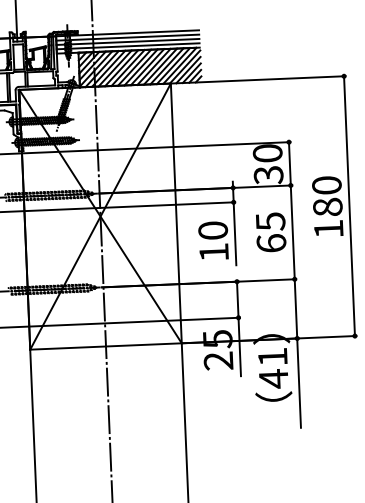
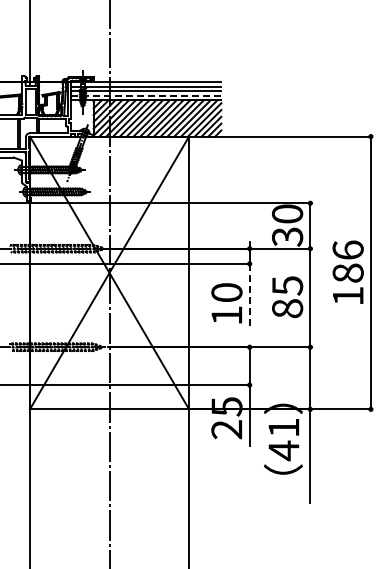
line: (127, 46) -> (145, 95), solid -> dashed
text: (326, 184) -> (347, 249), 180 -> 186
line: (234, 234) -> (249, 297), solid -> dashed
text: (271, 243) -> (287, 308), 65 -> 85

